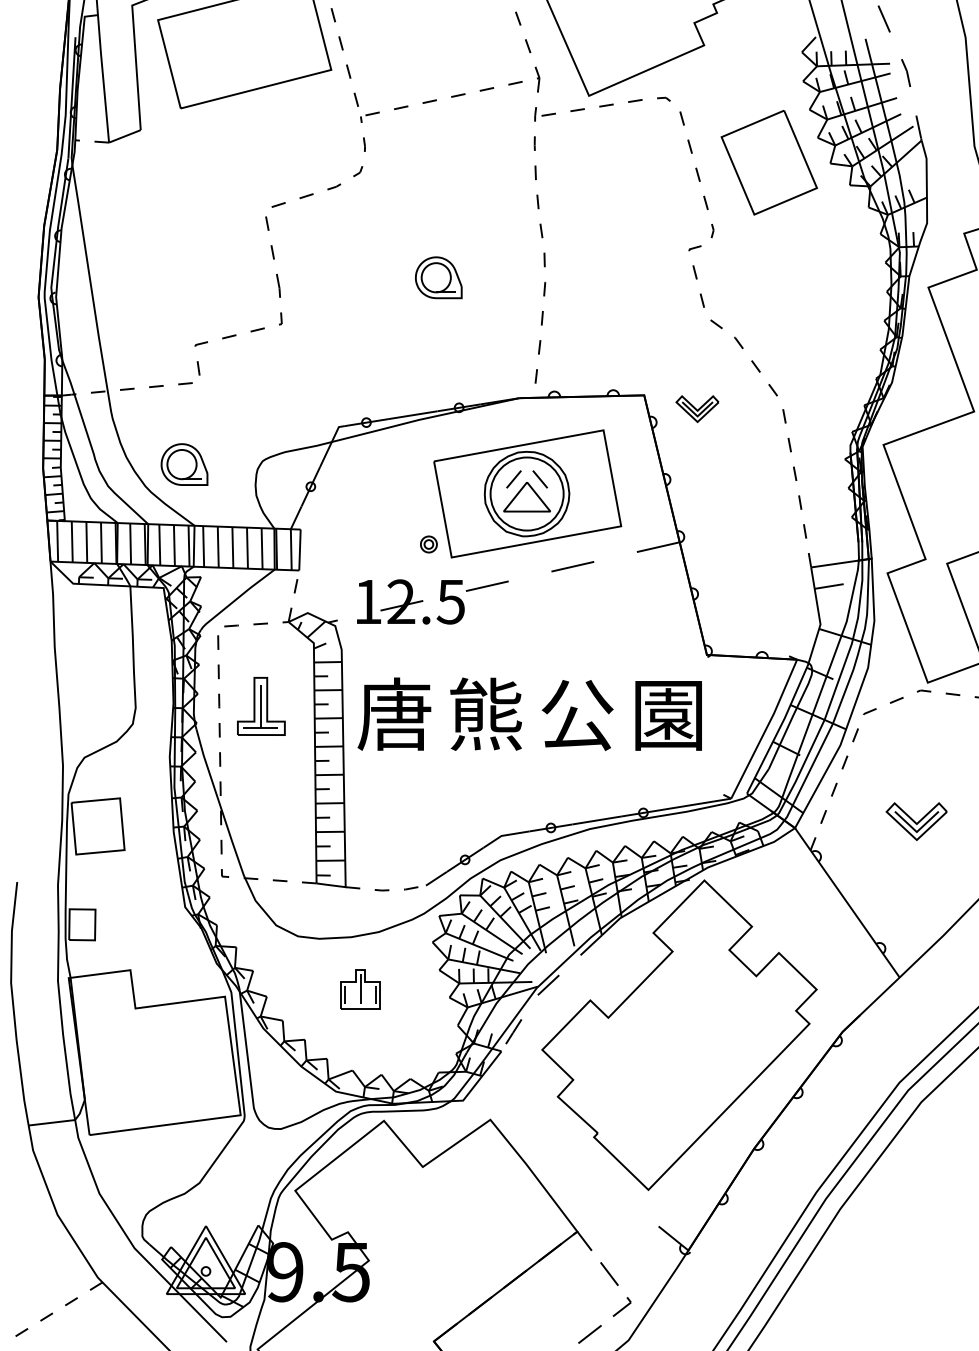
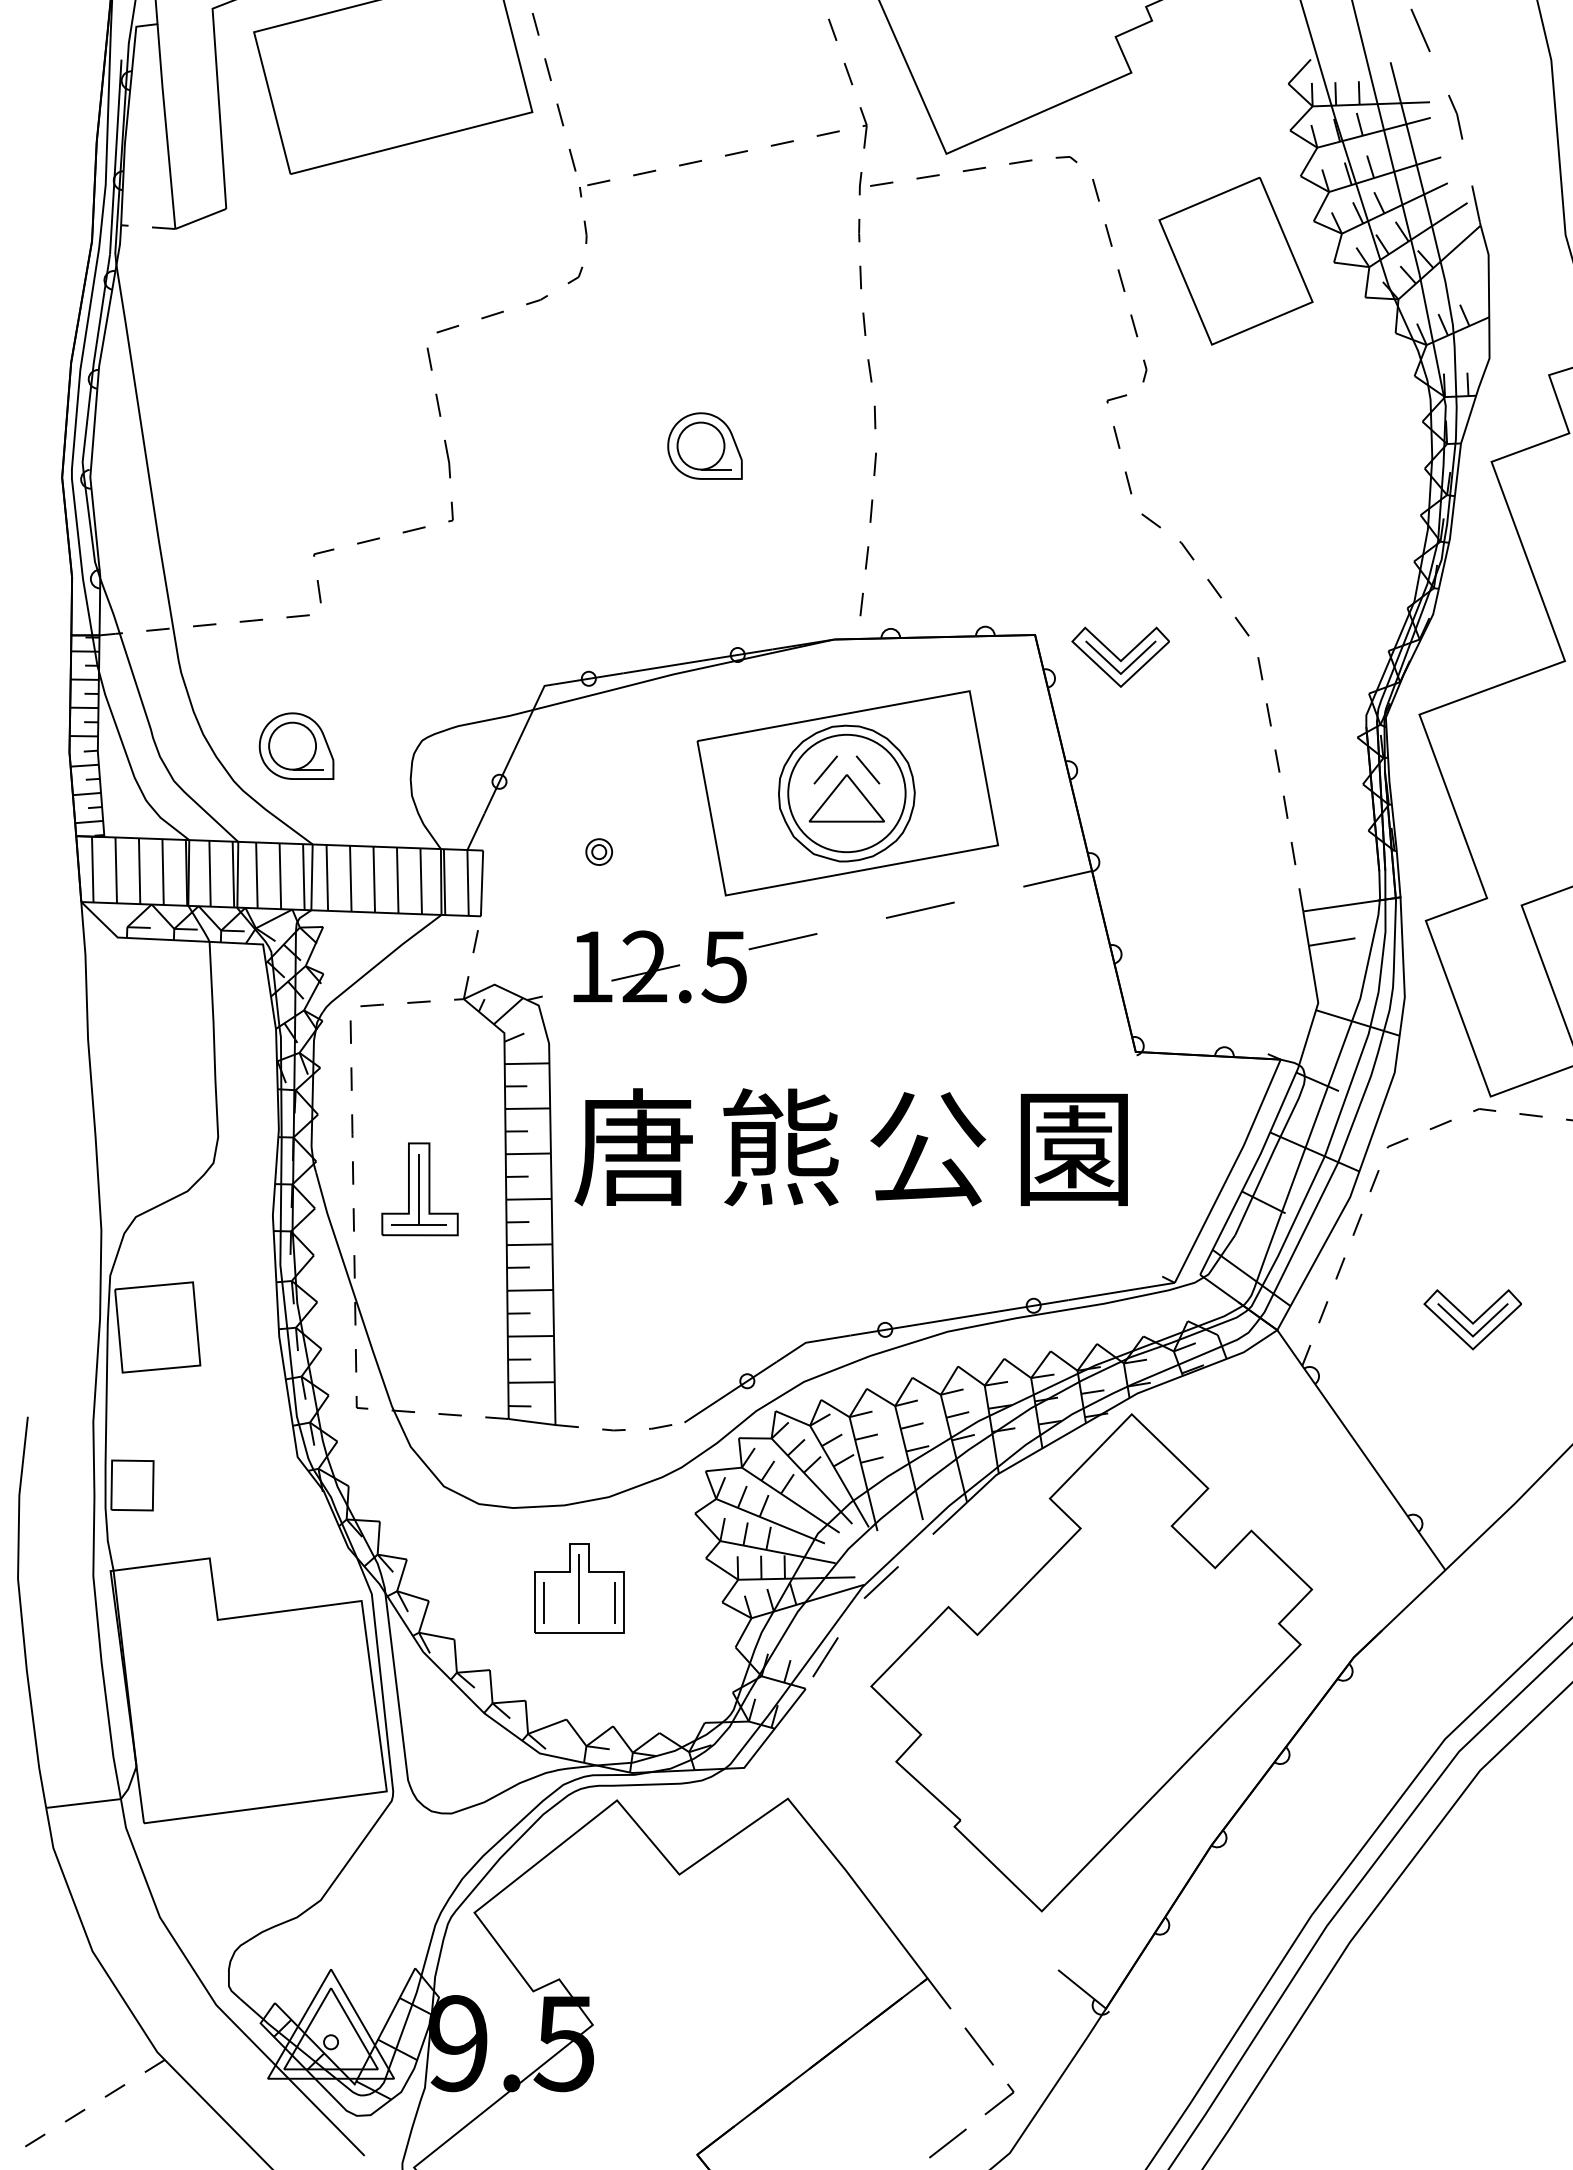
part: (697, 408) -> (1120, 656), size x1.43
part: (428, 544) -> (598, 852), moved
part: (261, 706) -> (420, 1189), moved
part: (360, 988) -> (579, 1587), size x1.43

